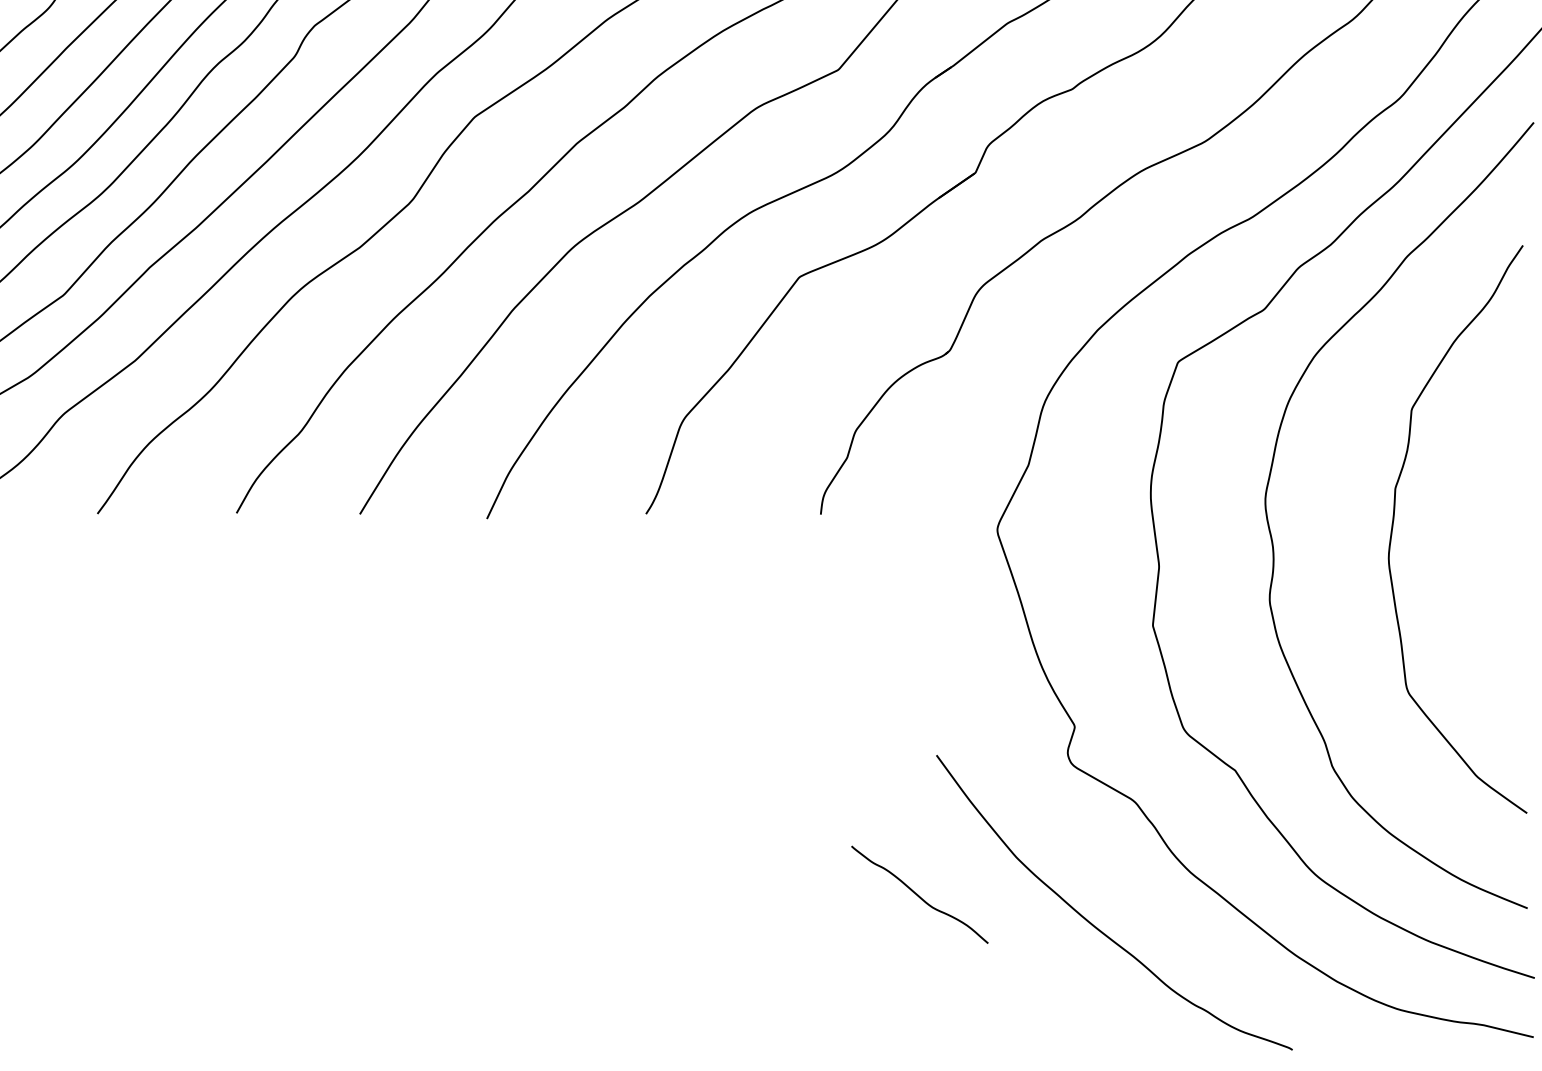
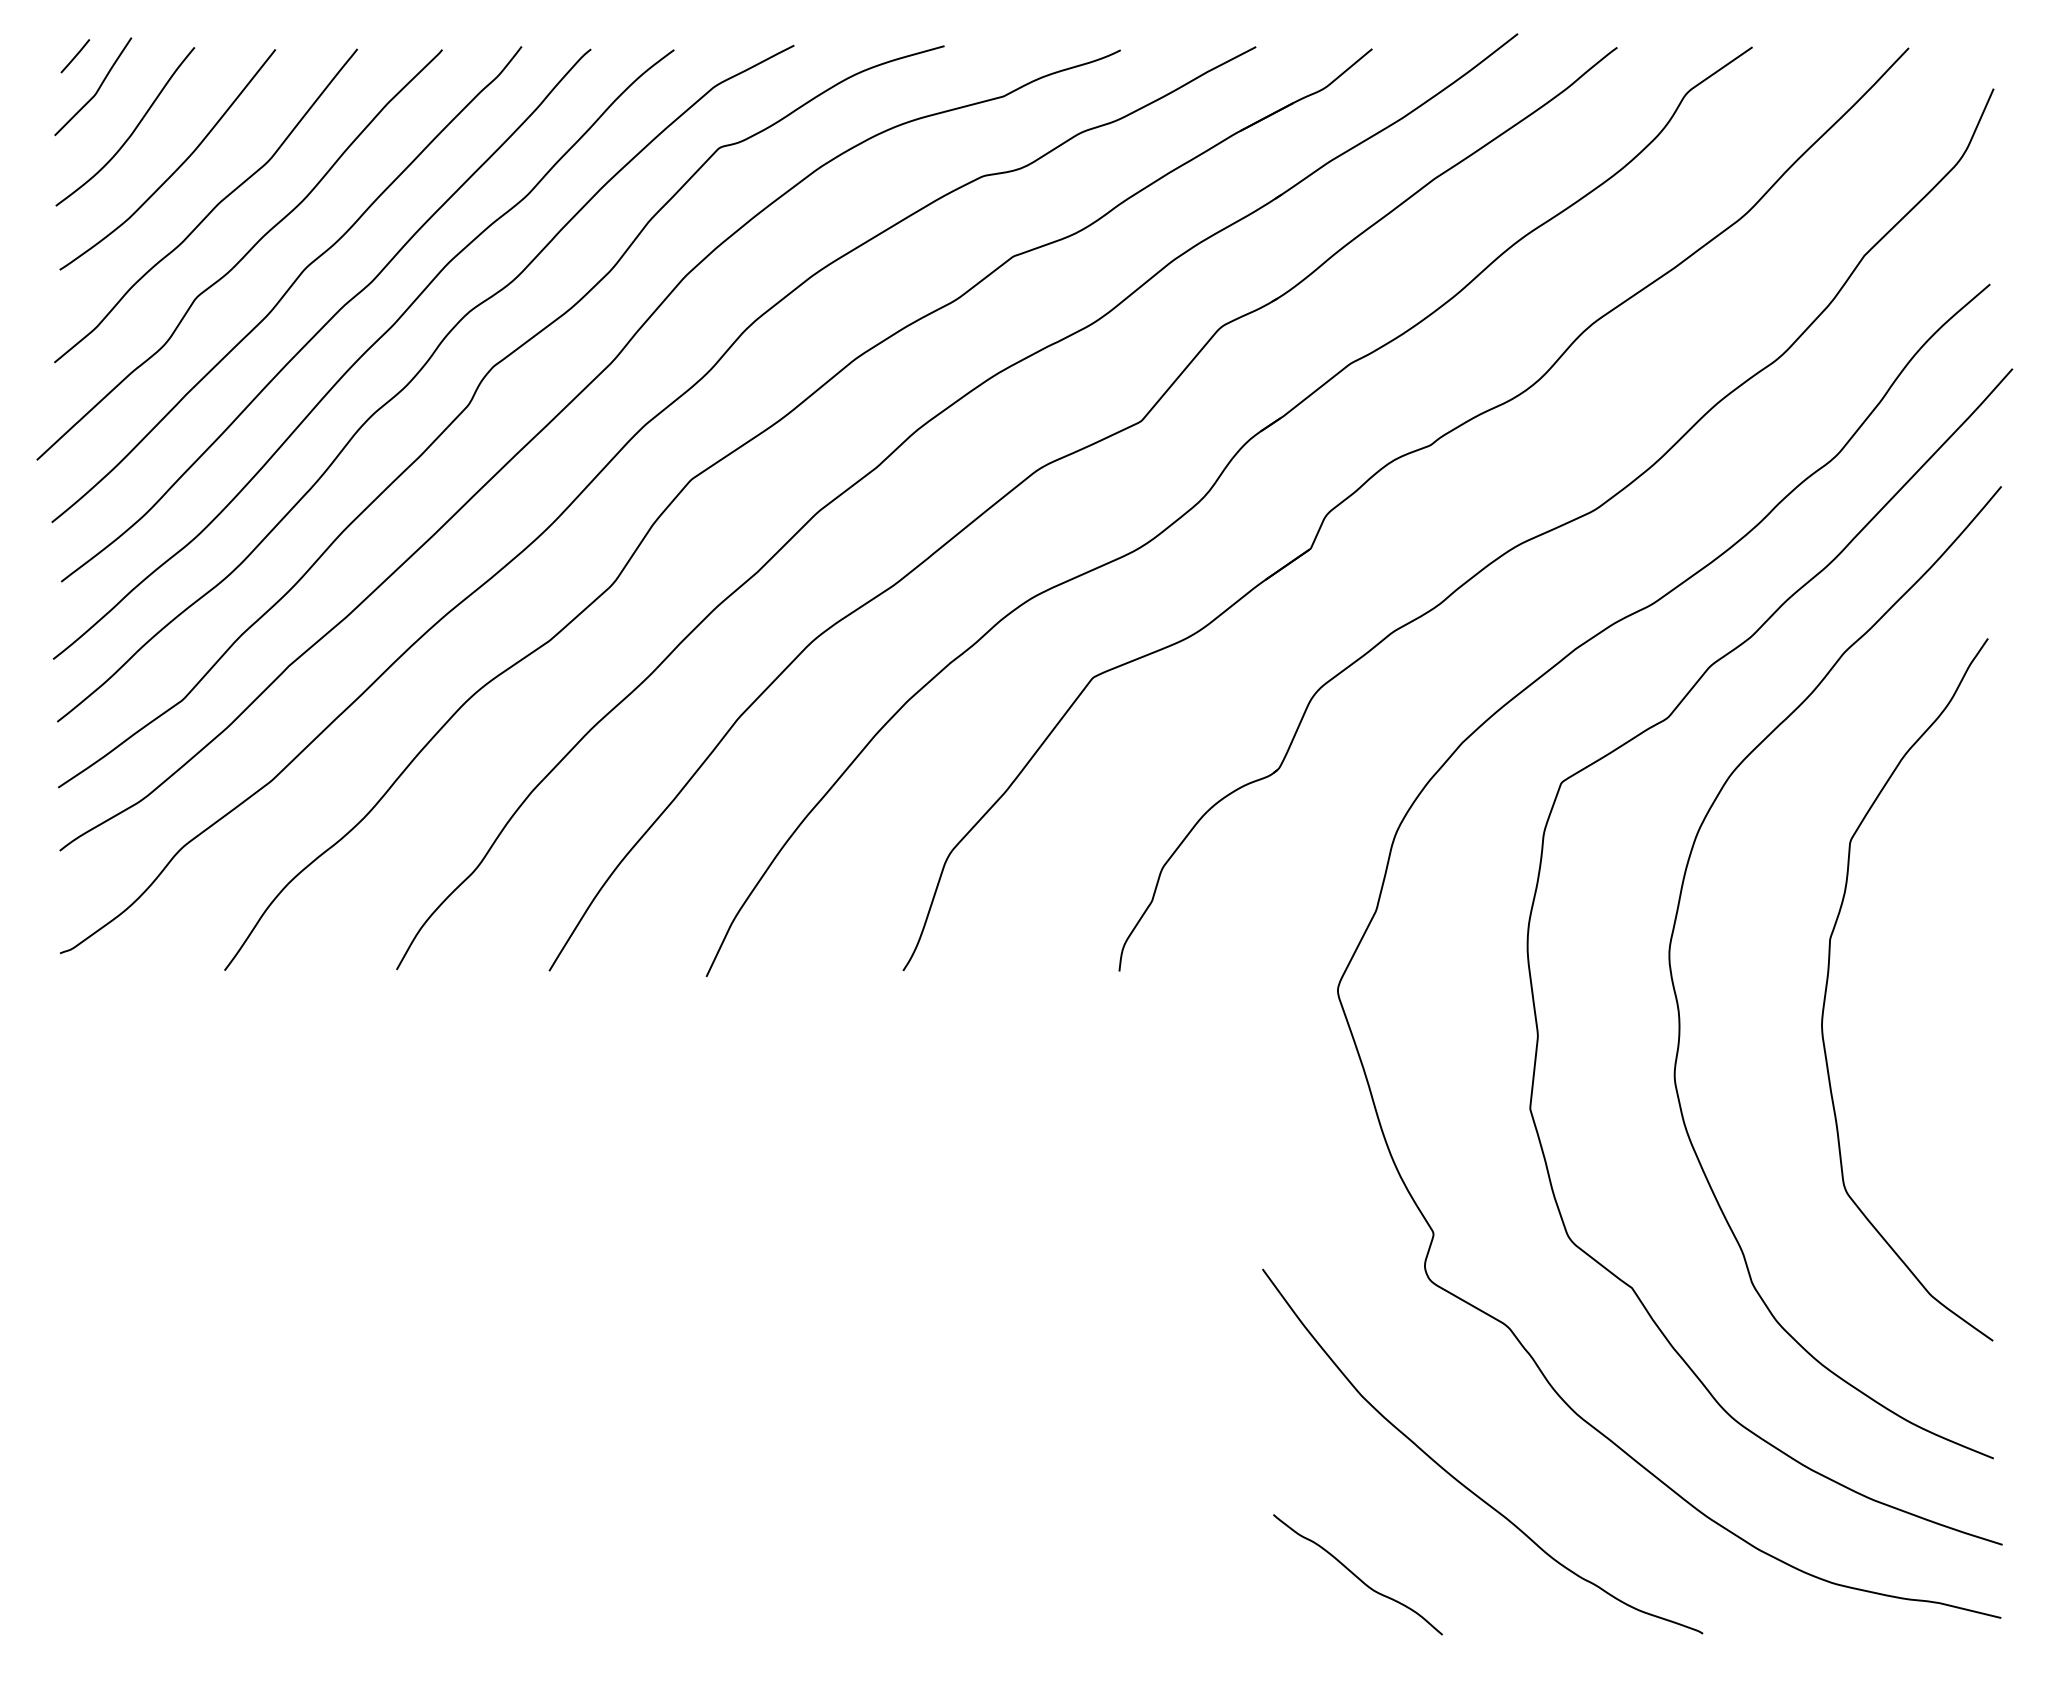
curve: (918, 895) -> (1356, 1575), moved

